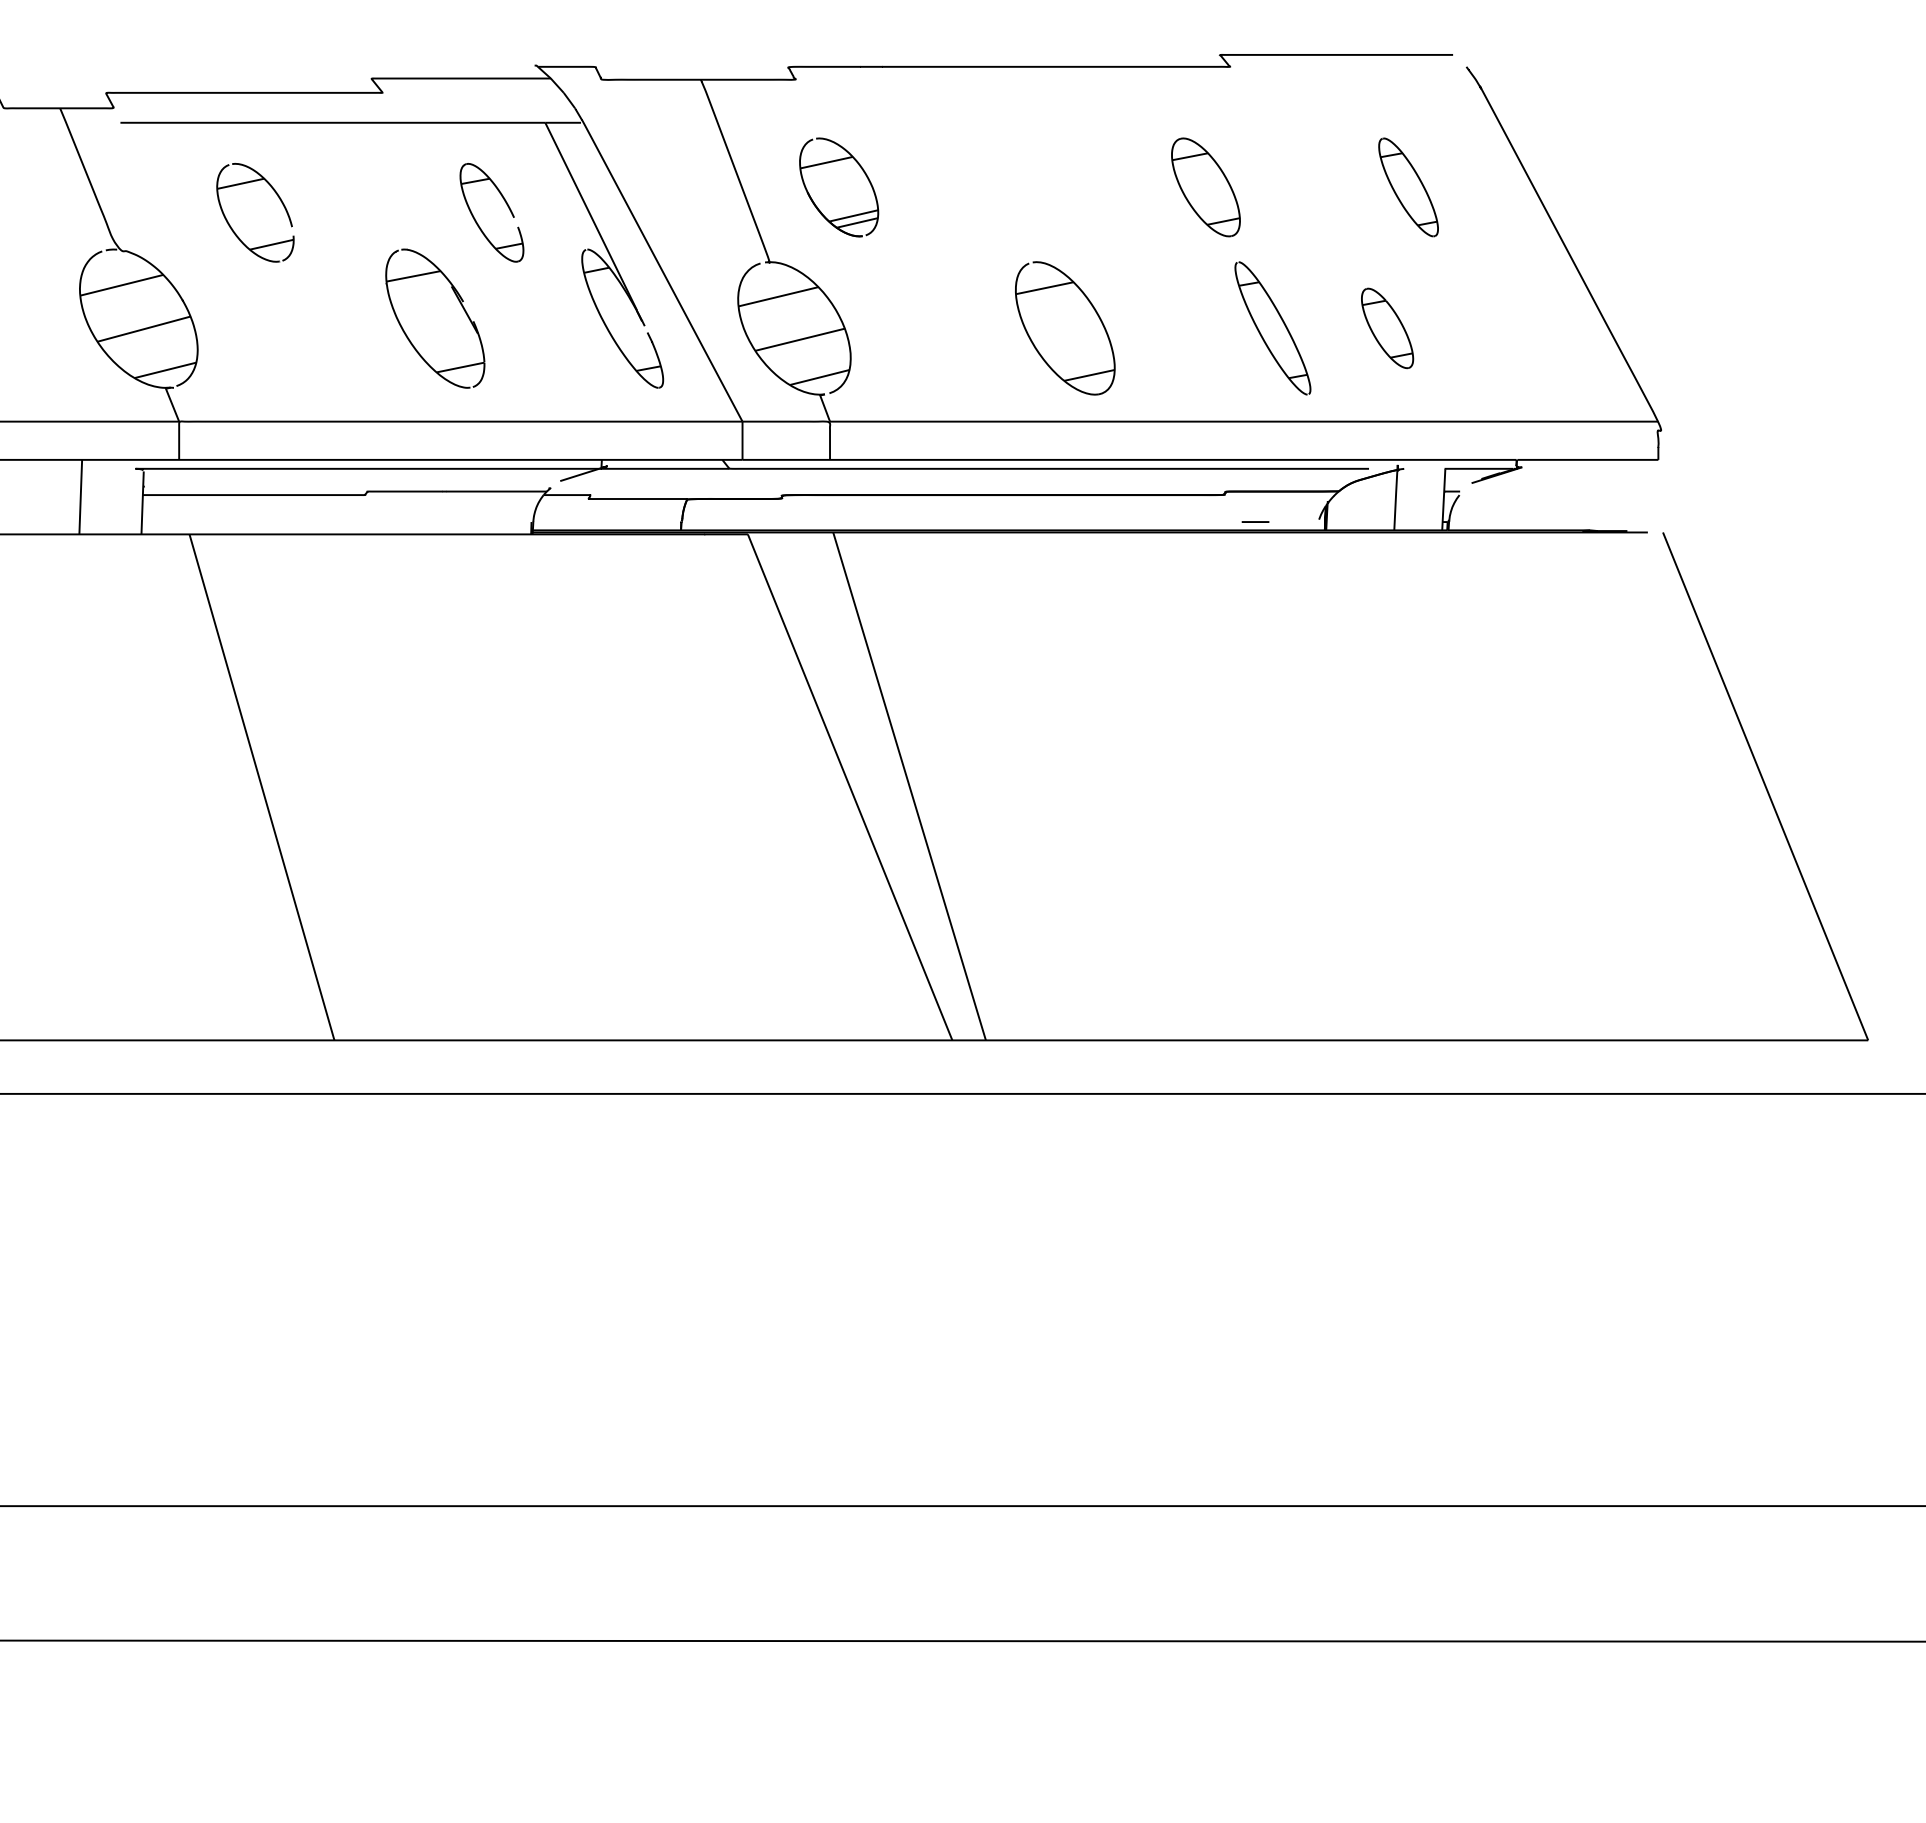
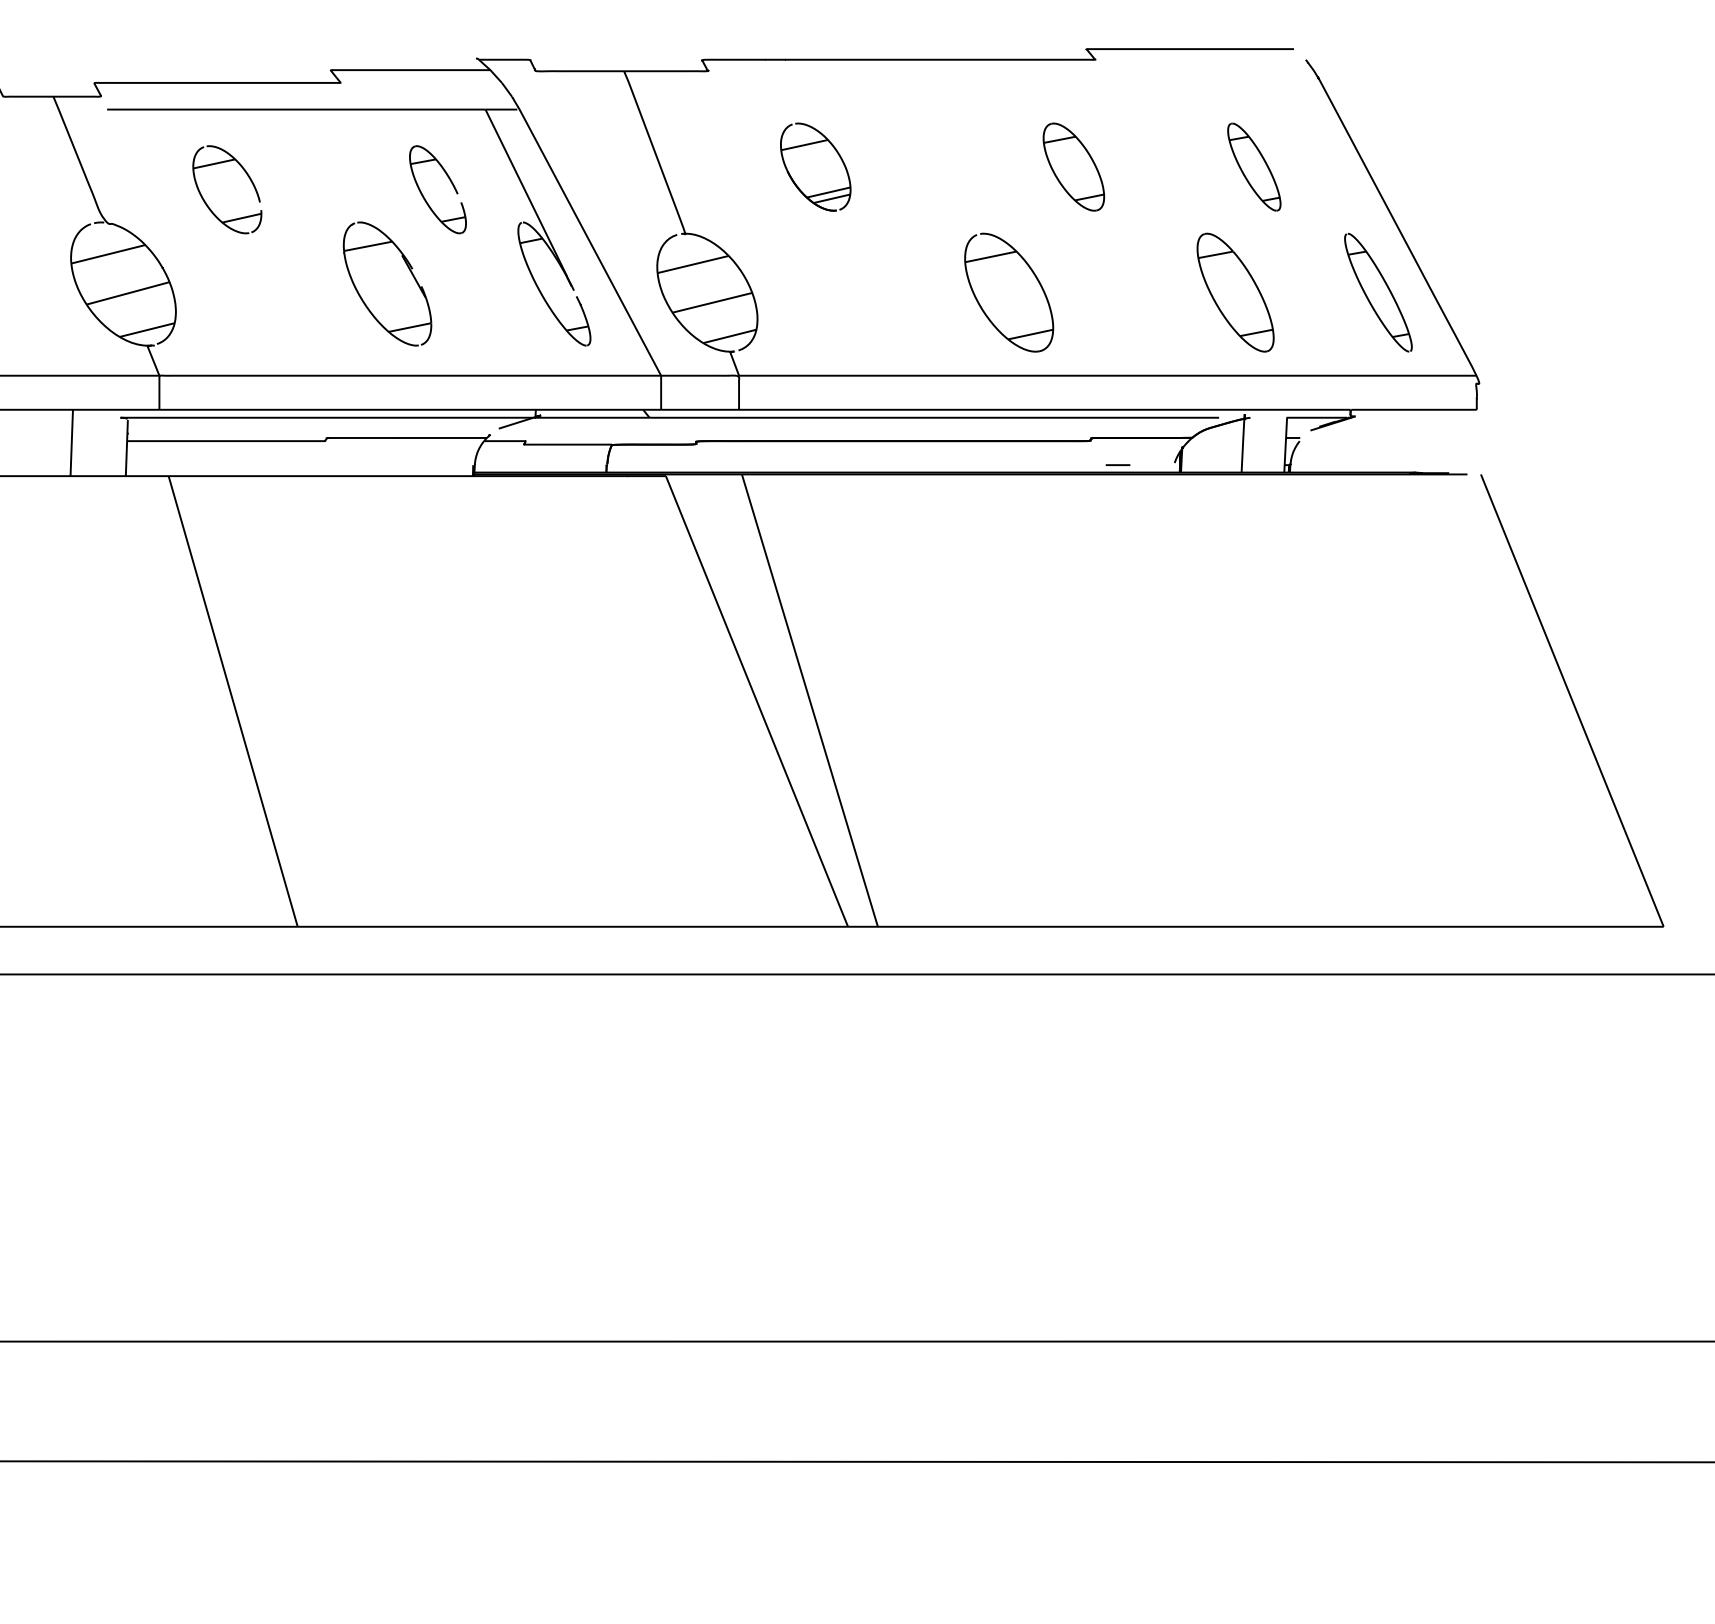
part: (839, 187) -> (816, 167), moved
part: (1065, 328) -> (1009, 292), moved
part: (1272, 328) -> (1378, 292), moved
part: (1387, 328) -> (1235, 292), size x1.67

